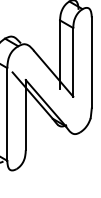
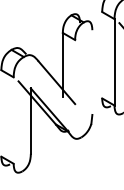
line: (73, 62) -> (75, 72), removed
line: (91, 62) -> (92, 72), removed
line: (7, 114) -> (13, 120), removed

